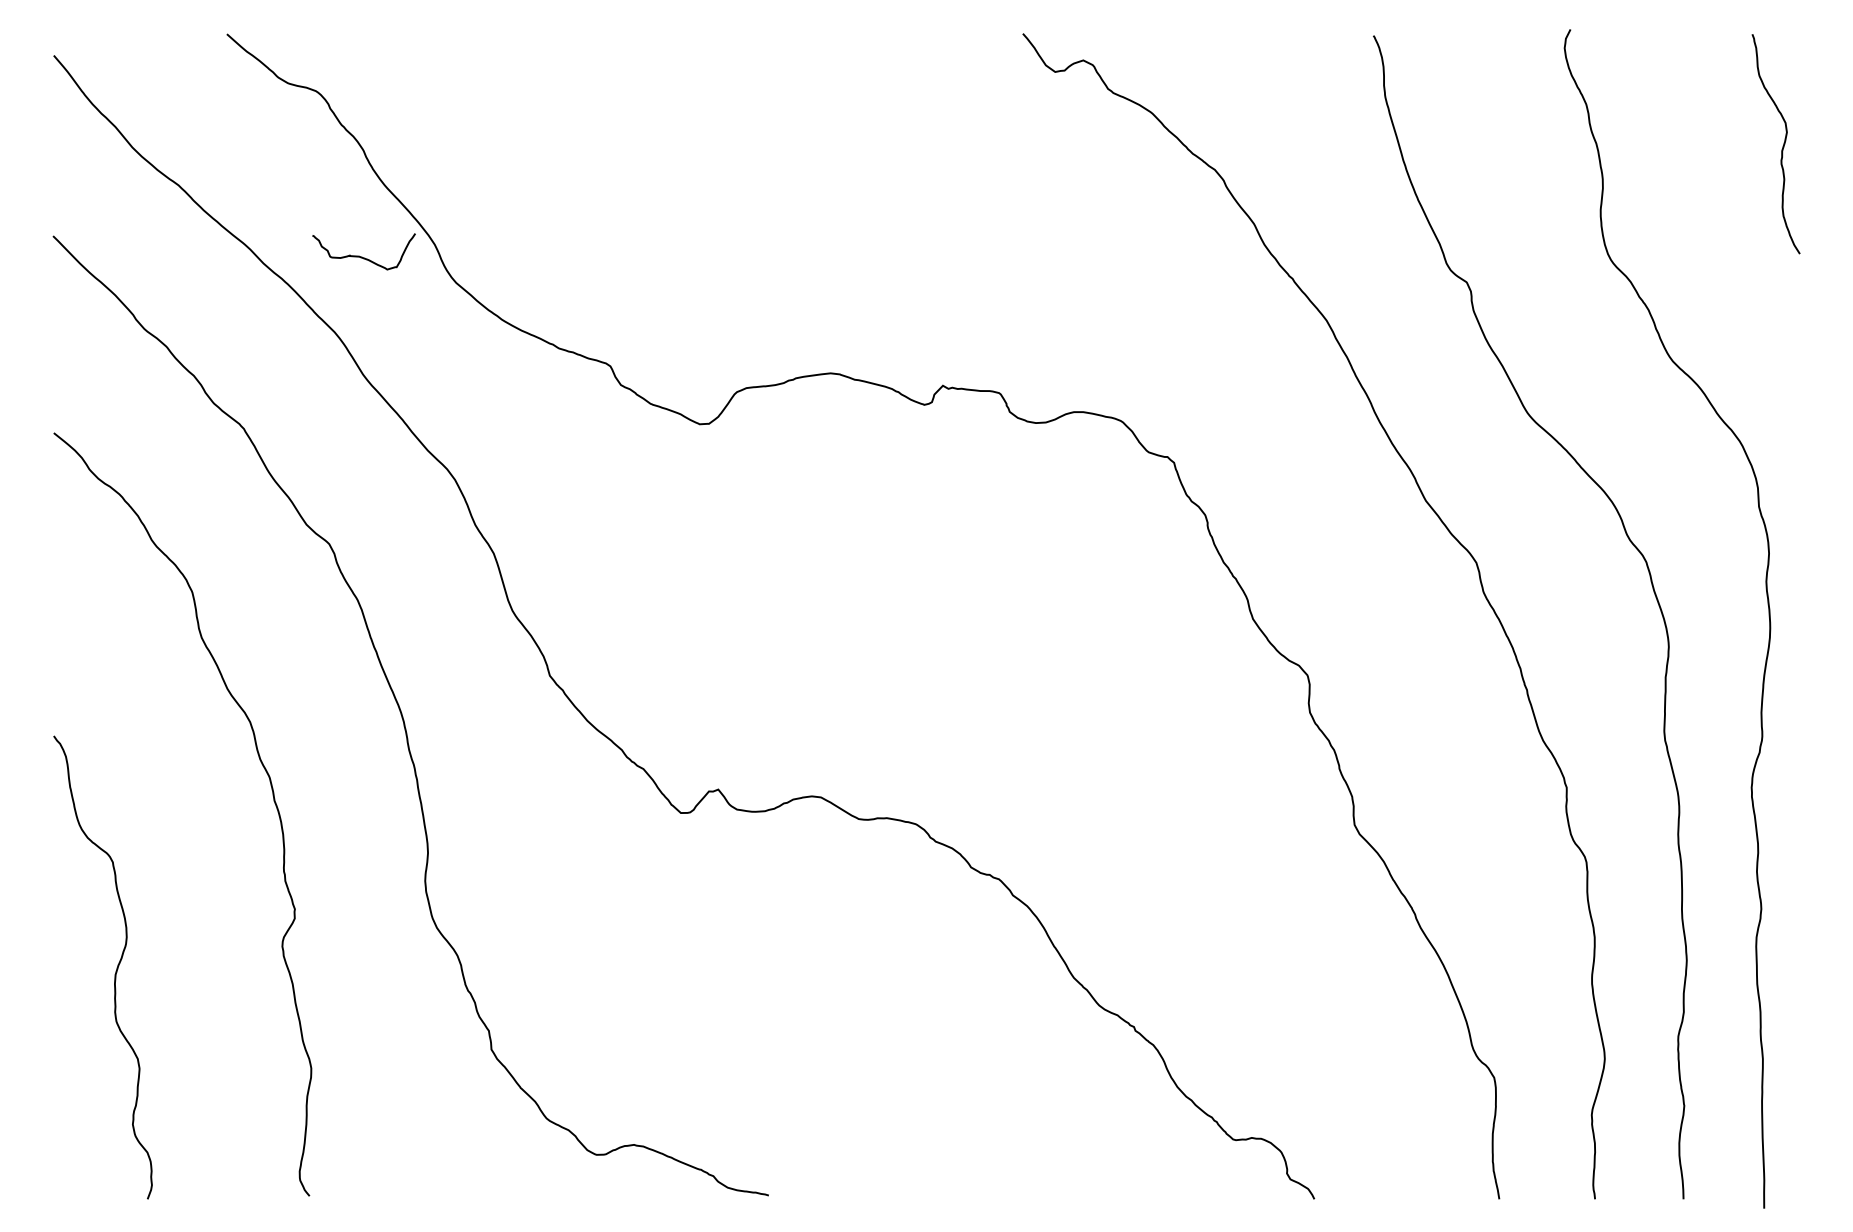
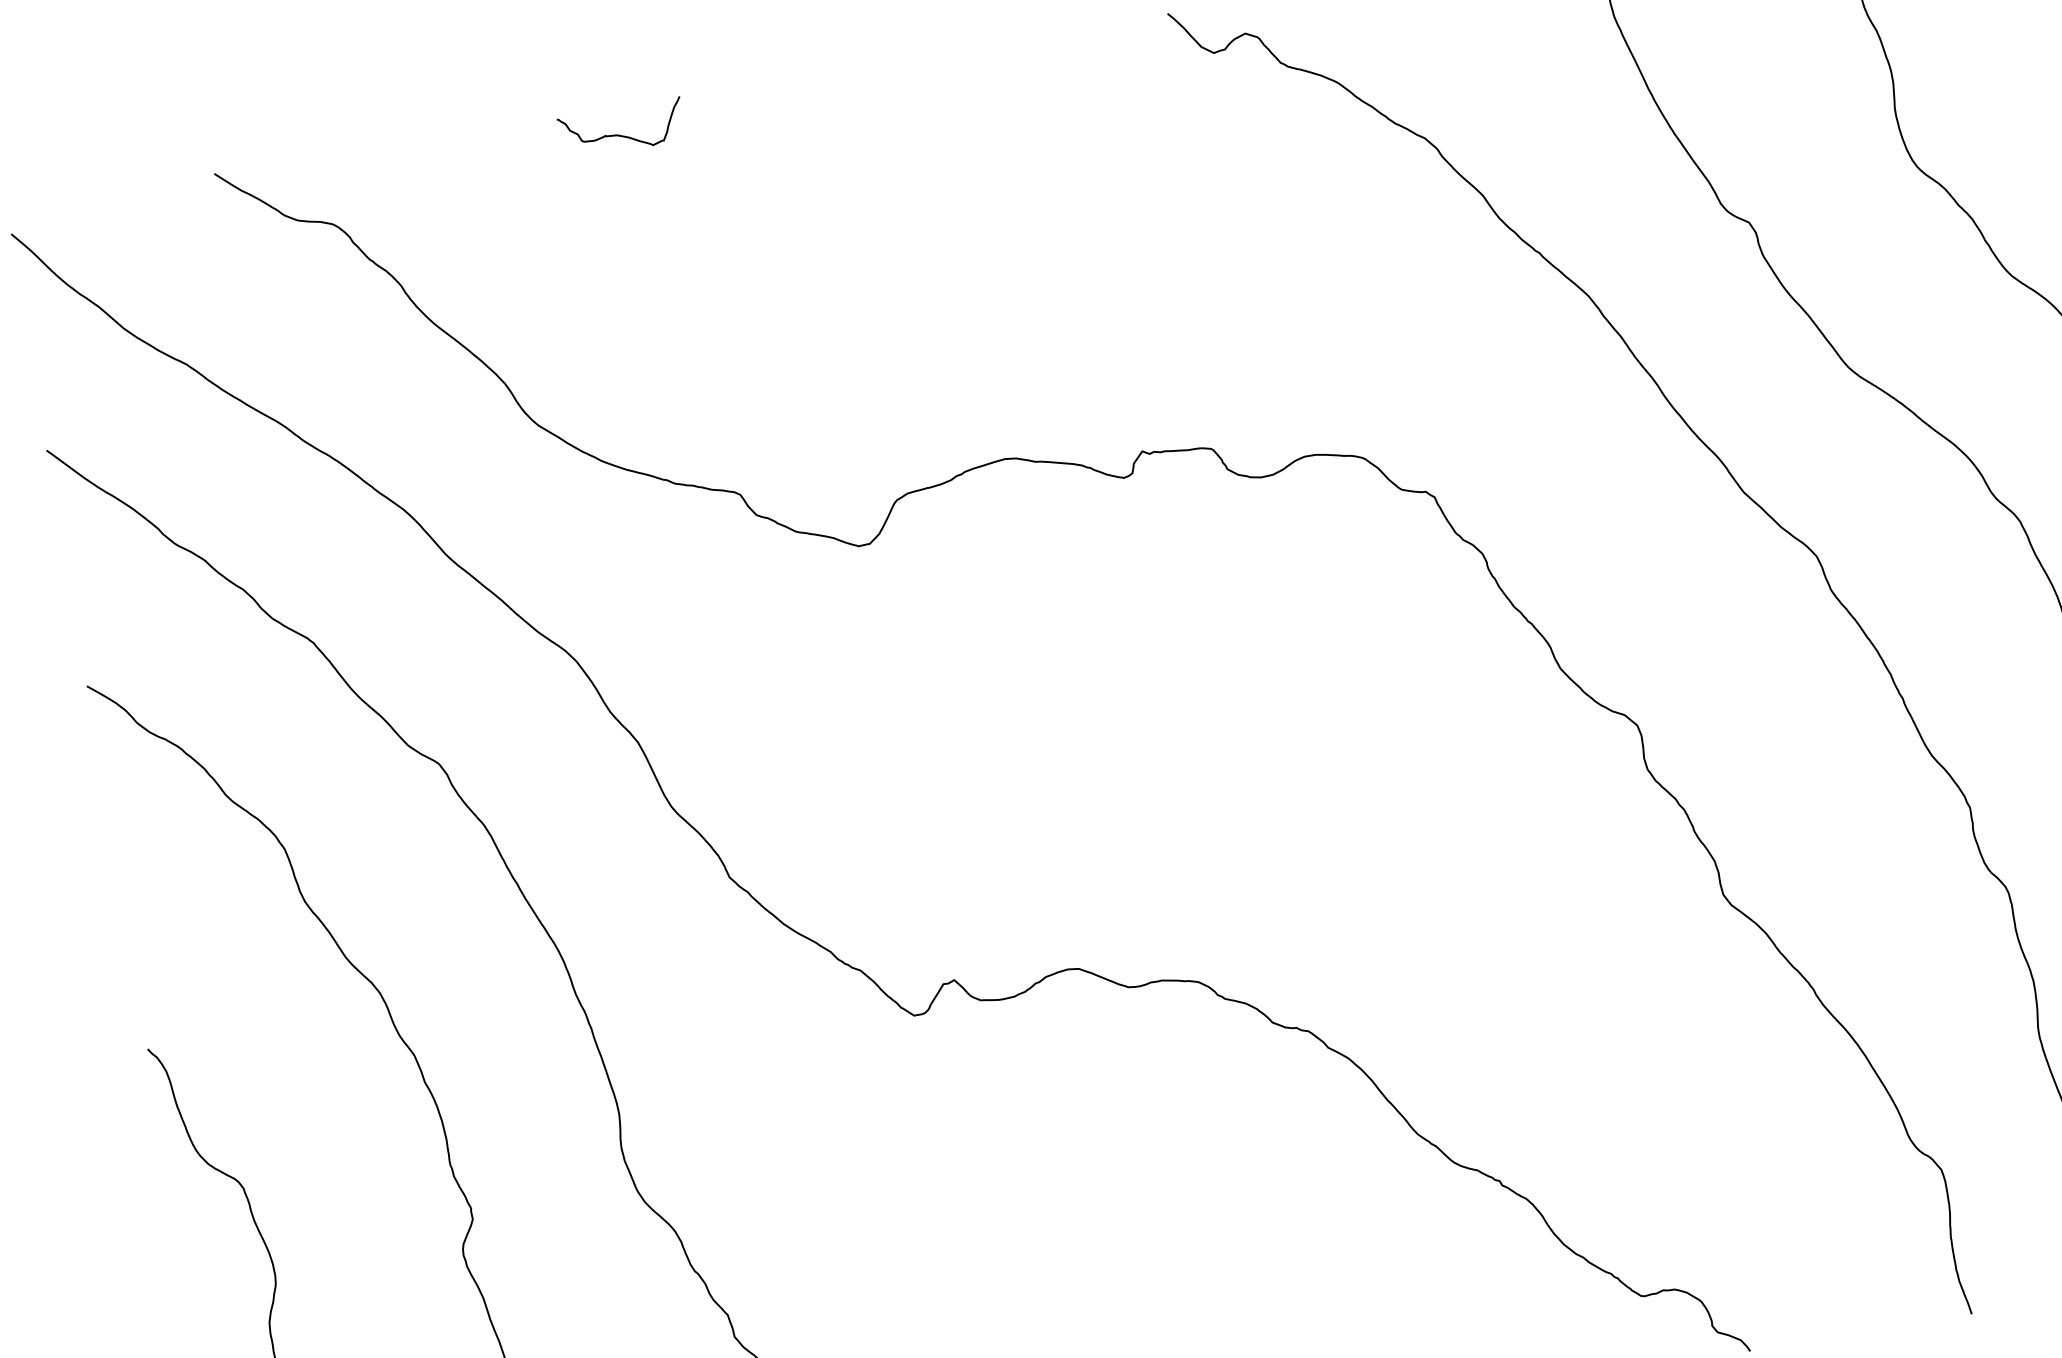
curve: (362, 256) -> (620, 134), moved

